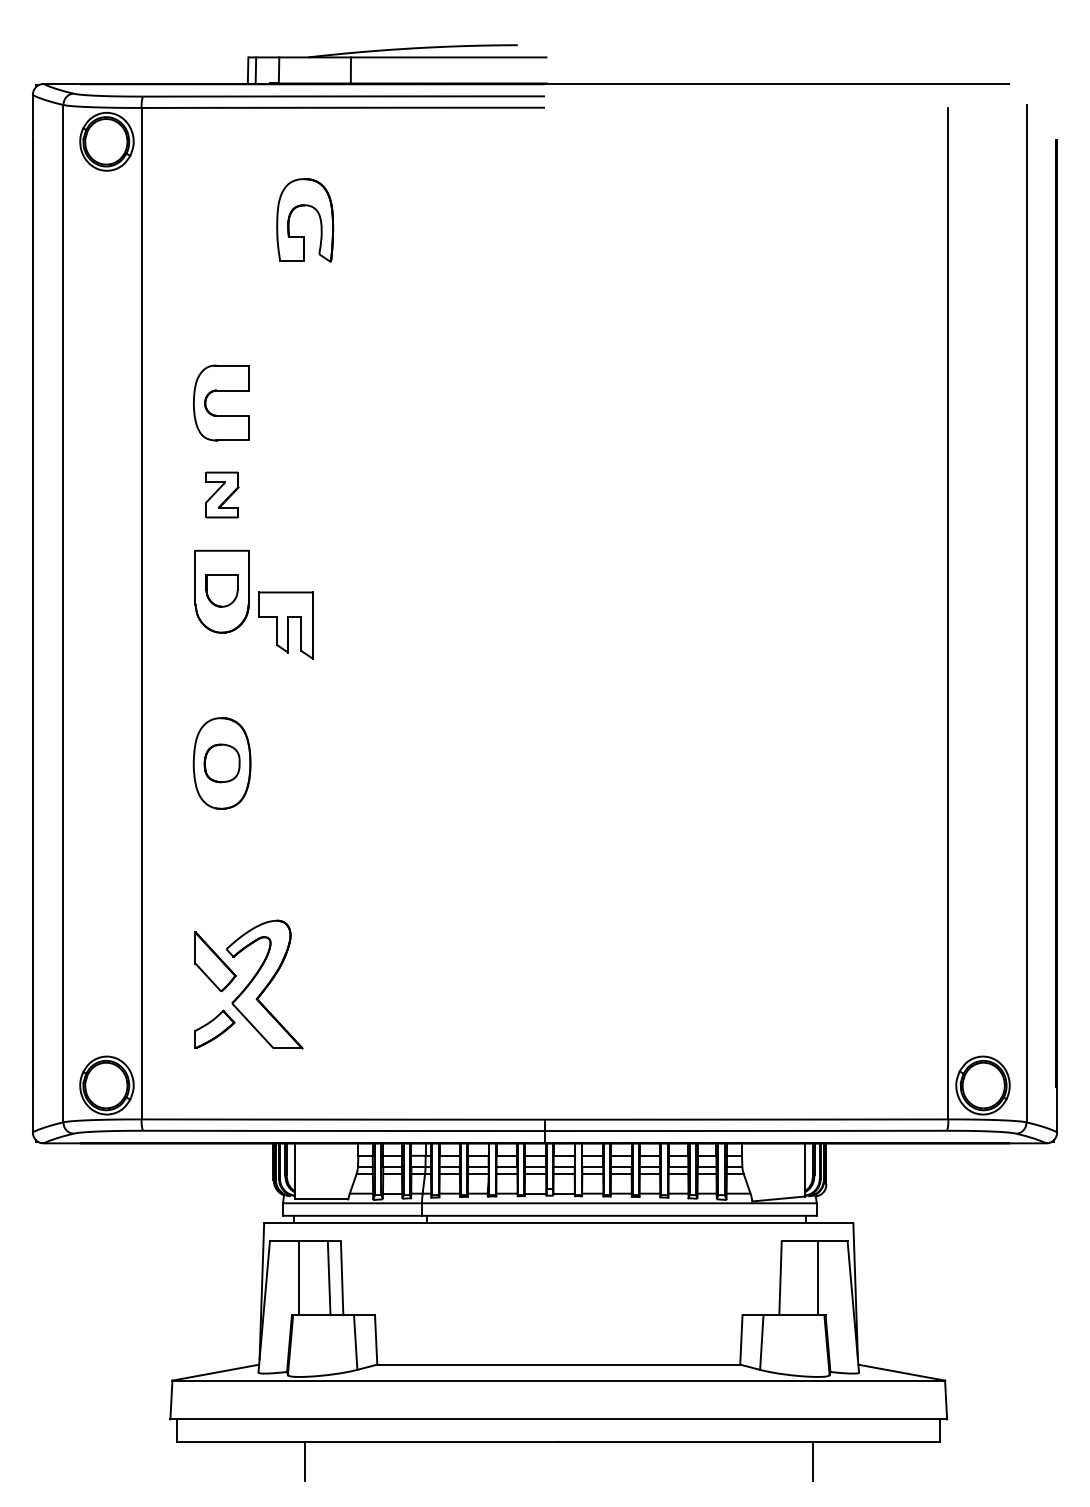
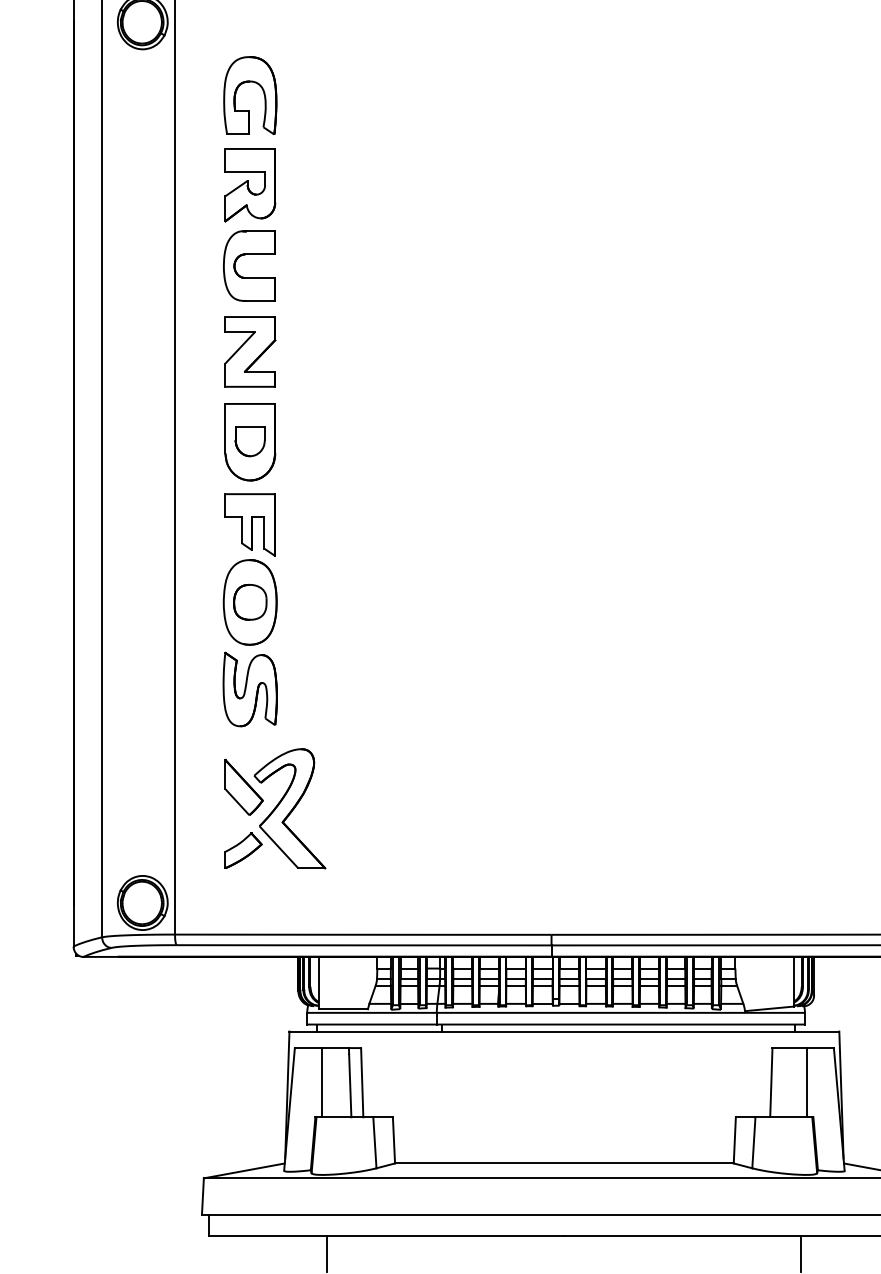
part: (312, 208) -> (257, 84), moved
part: (221, 316) -> (249, 185), added
part: (222, 494) -> (250, 351), size x1.67
part: (285, 625) -> (249, 524), moved
part: (221, 856) -> (249, 689), added

